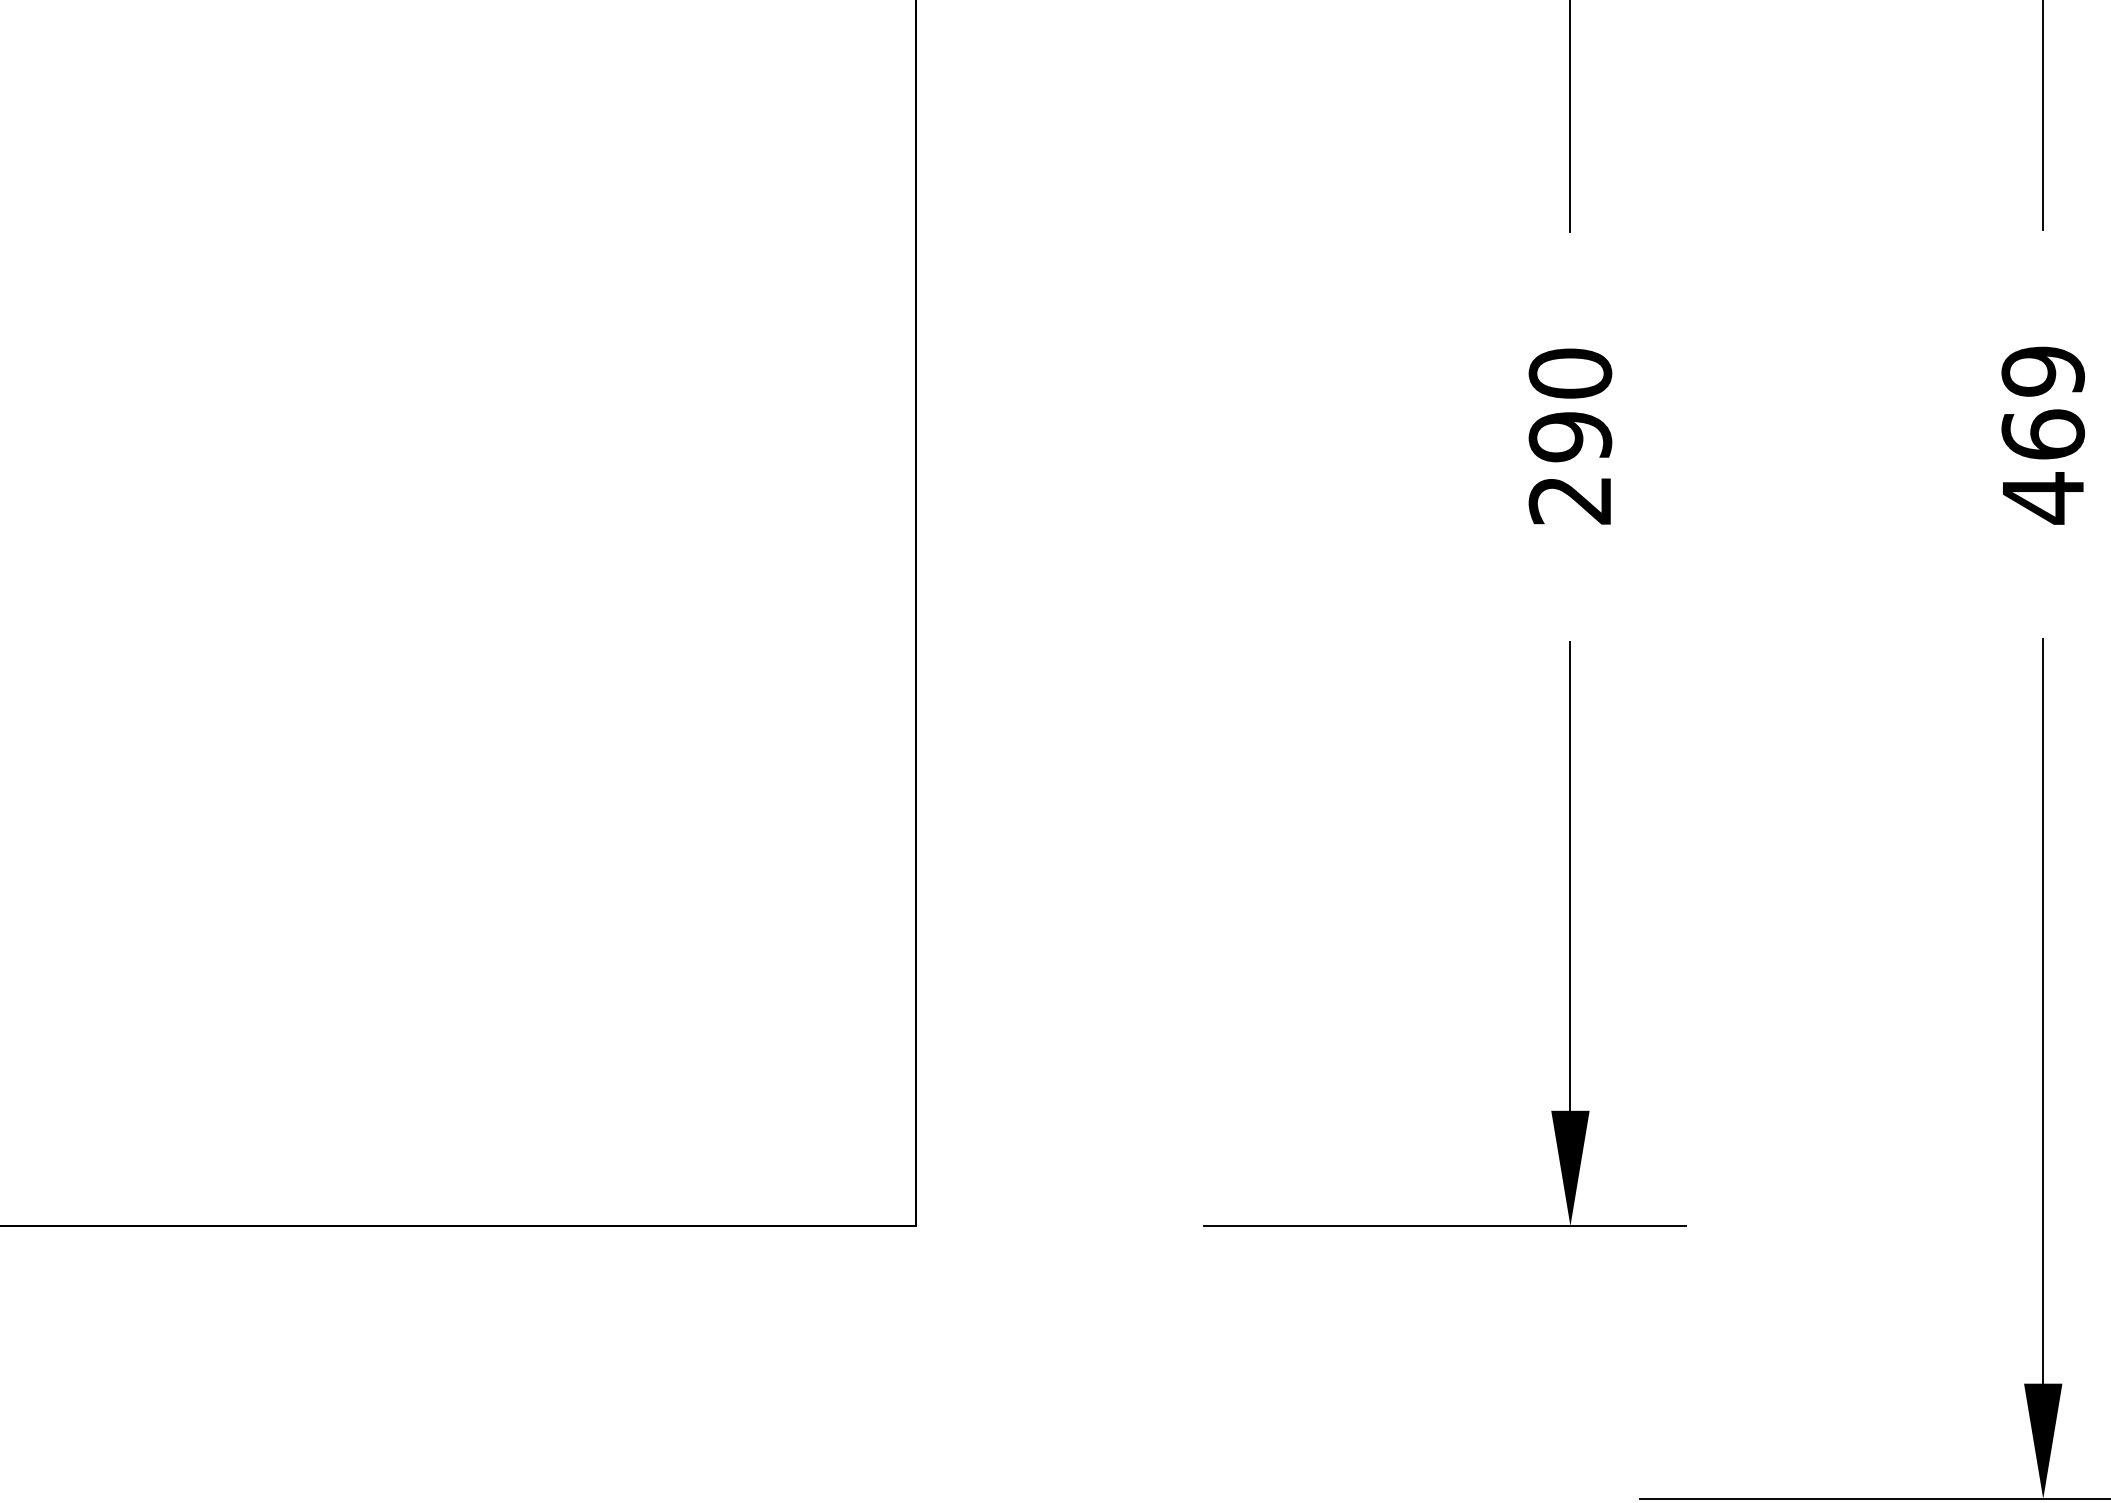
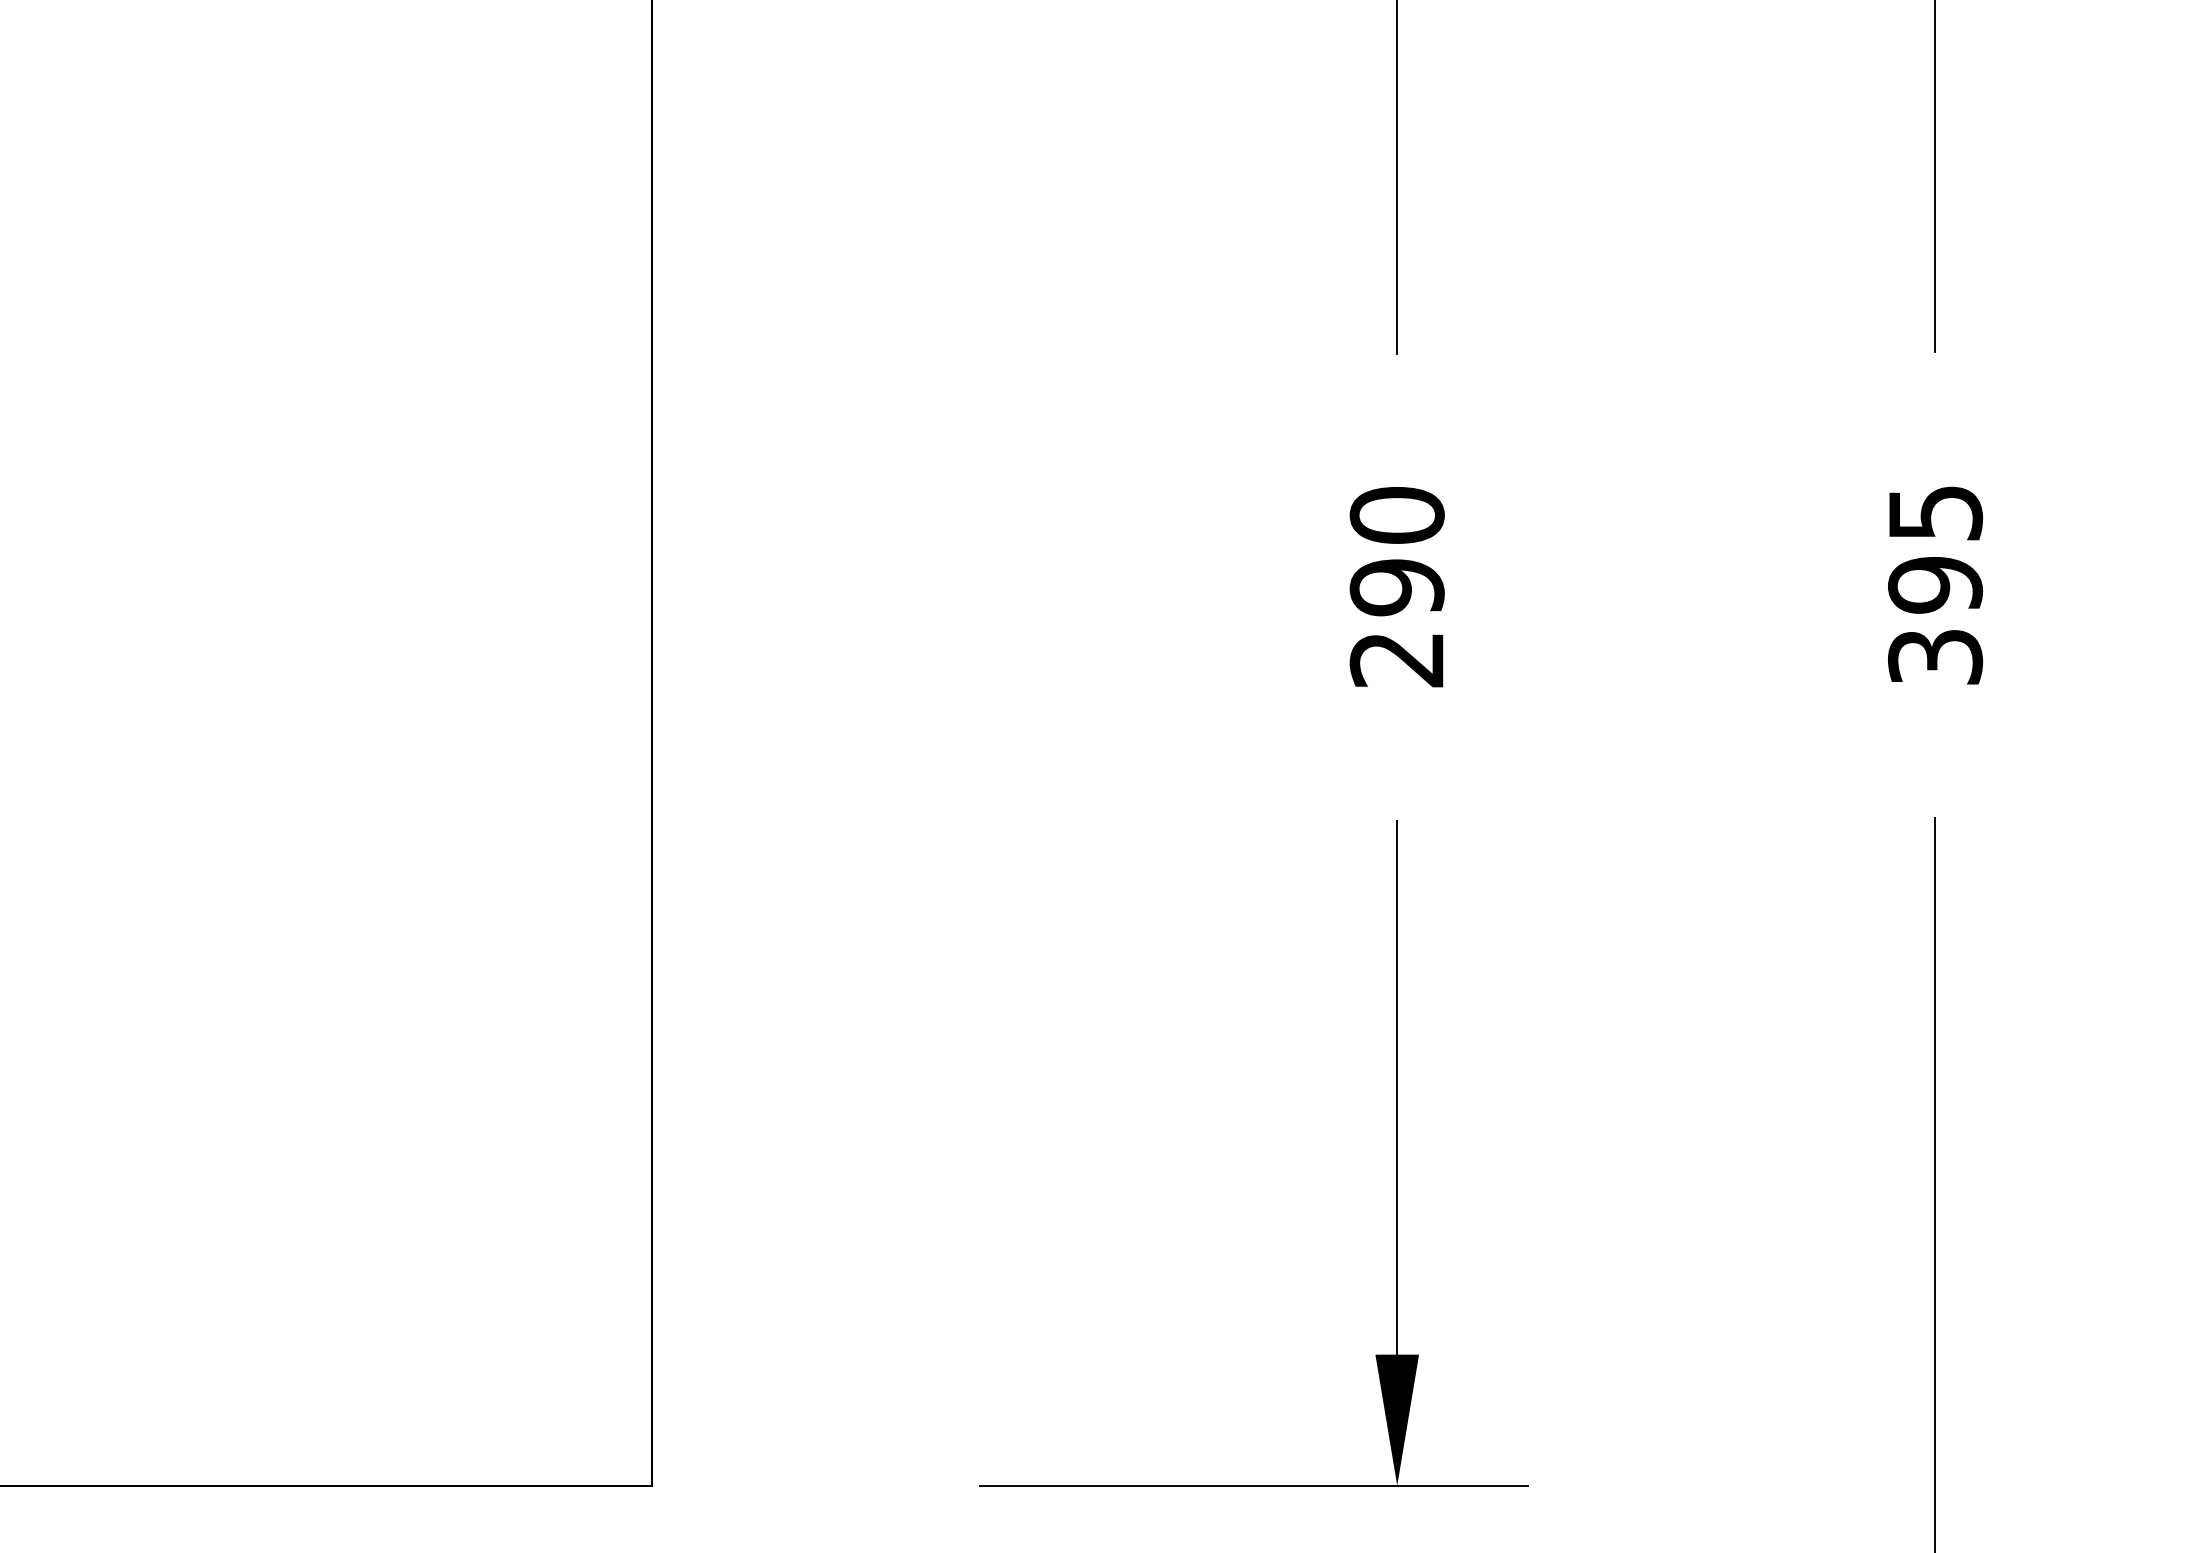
text: (2043, 435) -> (1935, 585), 469 -> 395

